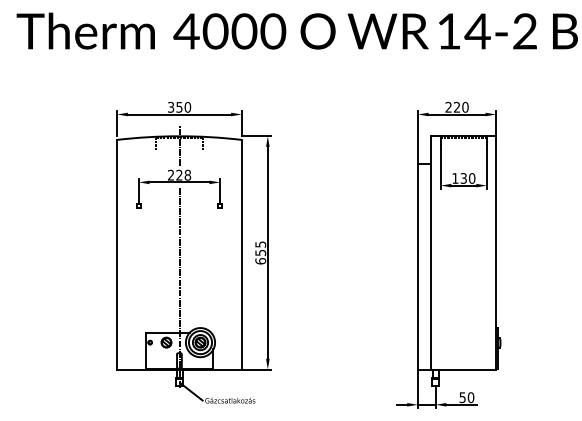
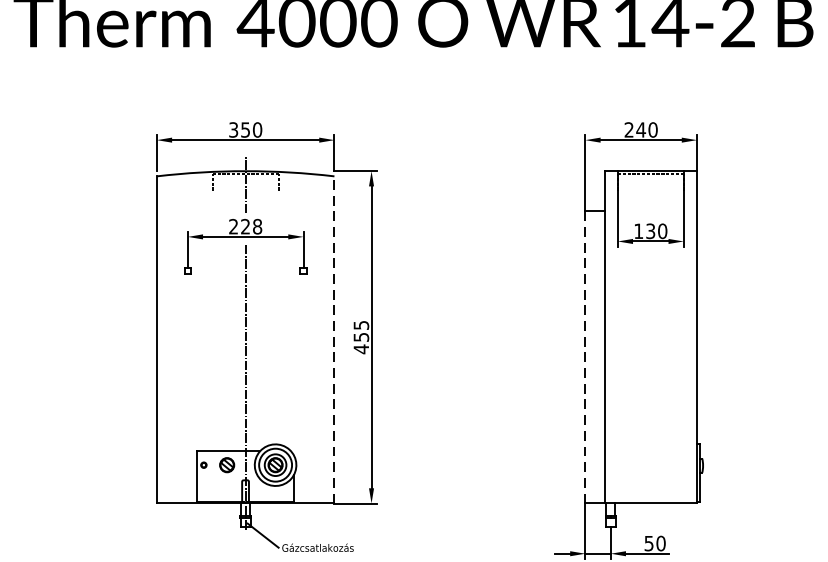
text: (456, 106) -> (640, 128), 220 -> 240
line: (241, 254) -> (333, 339), solid -> dashed
text: (260, 261) -> (361, 349), 655 -> 455
line: (417, 266) -> (584, 356), solid -> dashed

